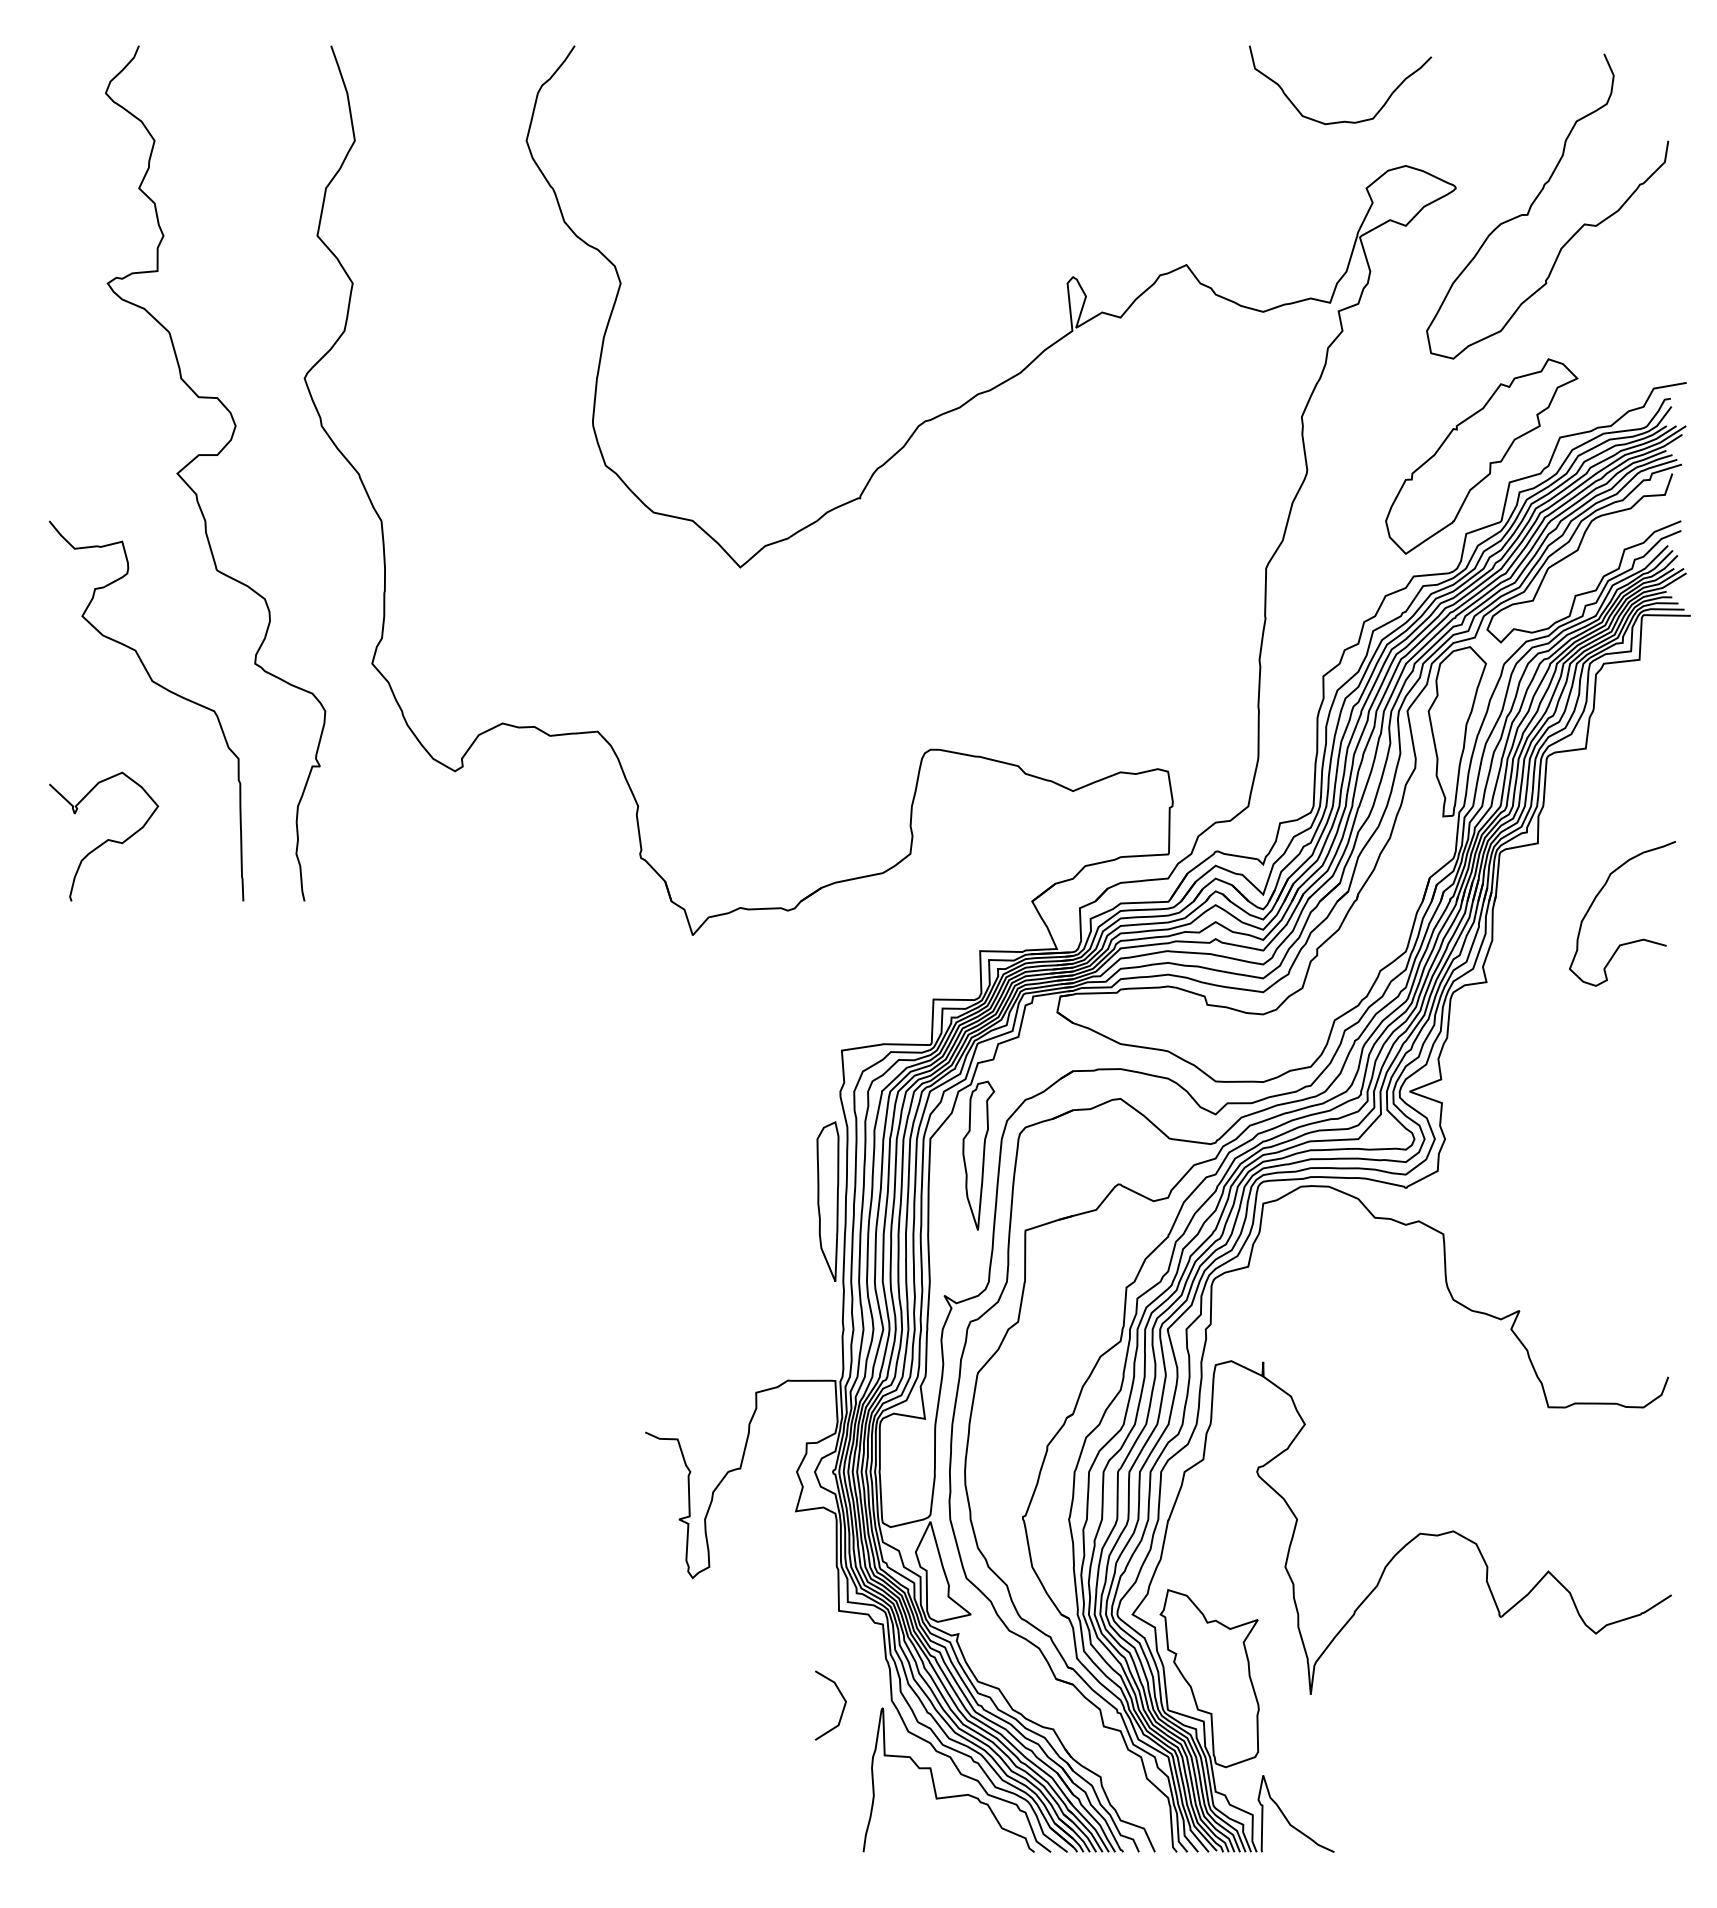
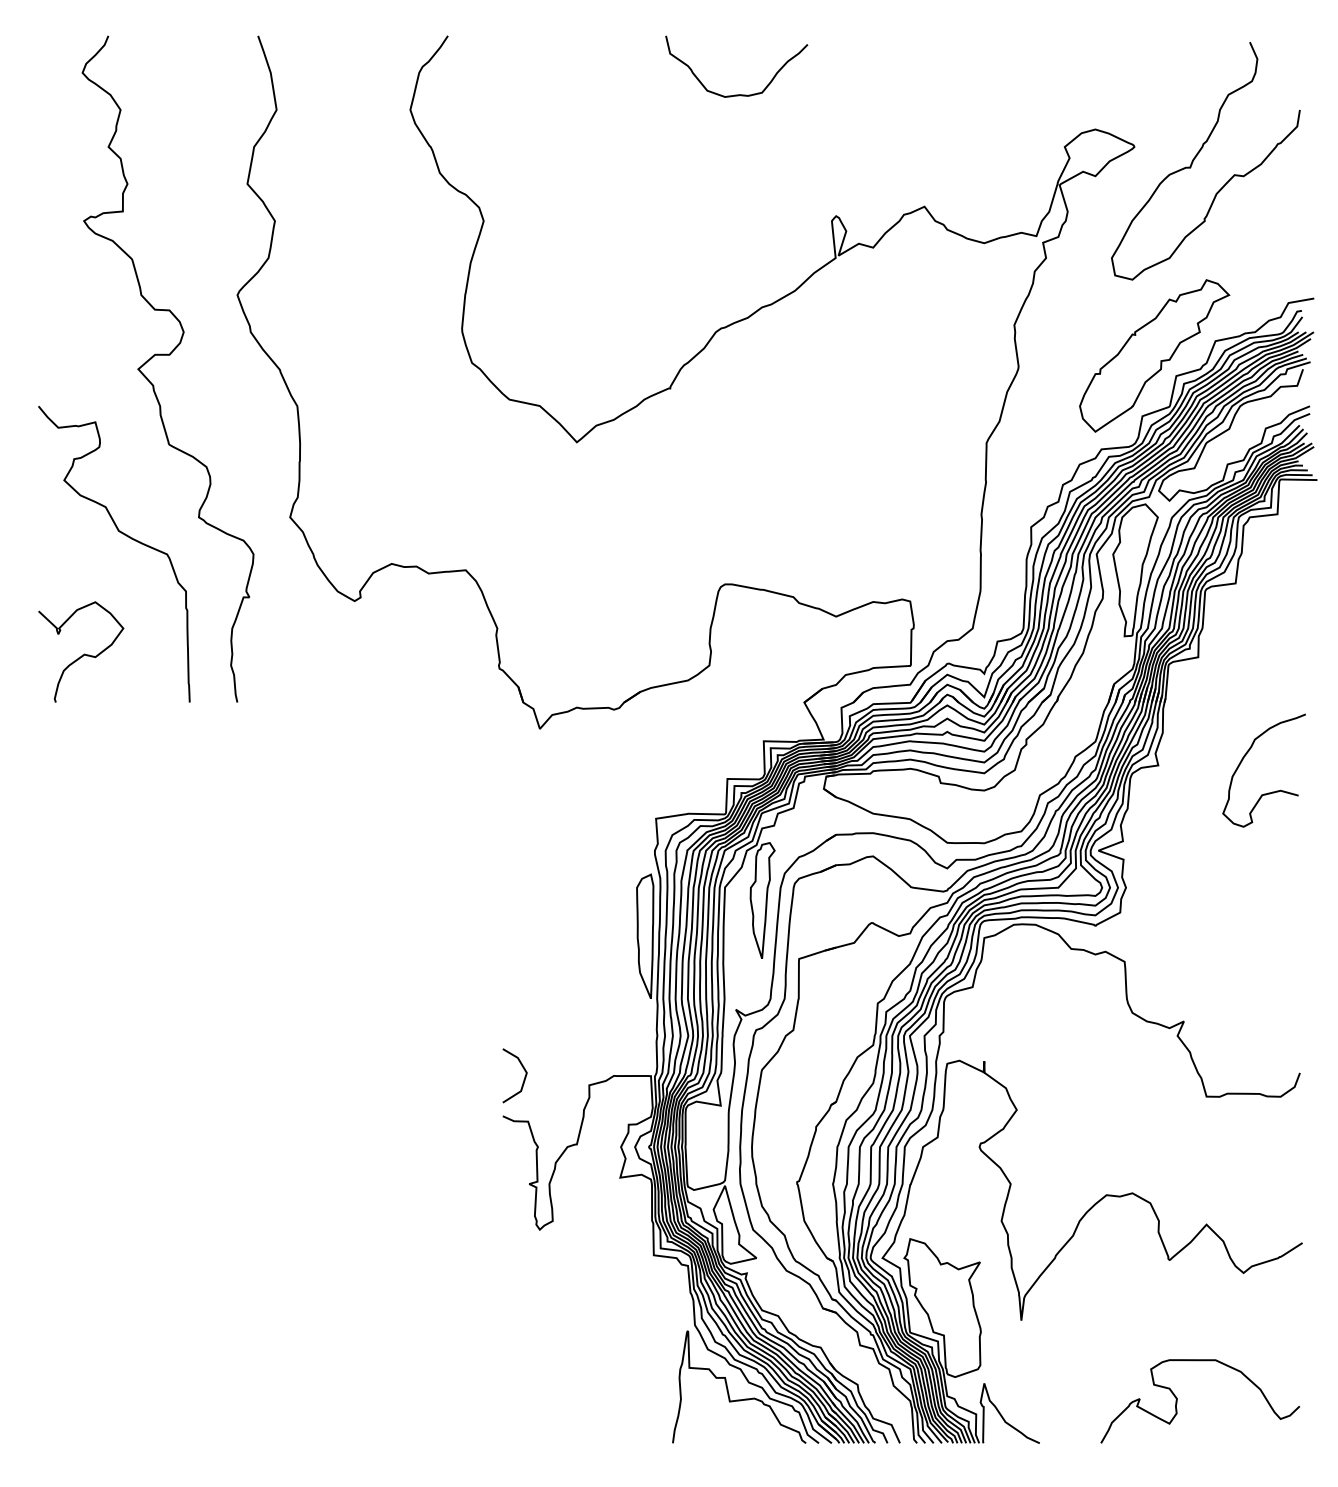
curve: (1344, 120) -> (739, 94), moved
curve: (1630, 941) -> (1270, 792), moved
line: (842, 1709) -> (524, 1078), moved
curve: (1511, 1797) -> (1177, 1400), added

